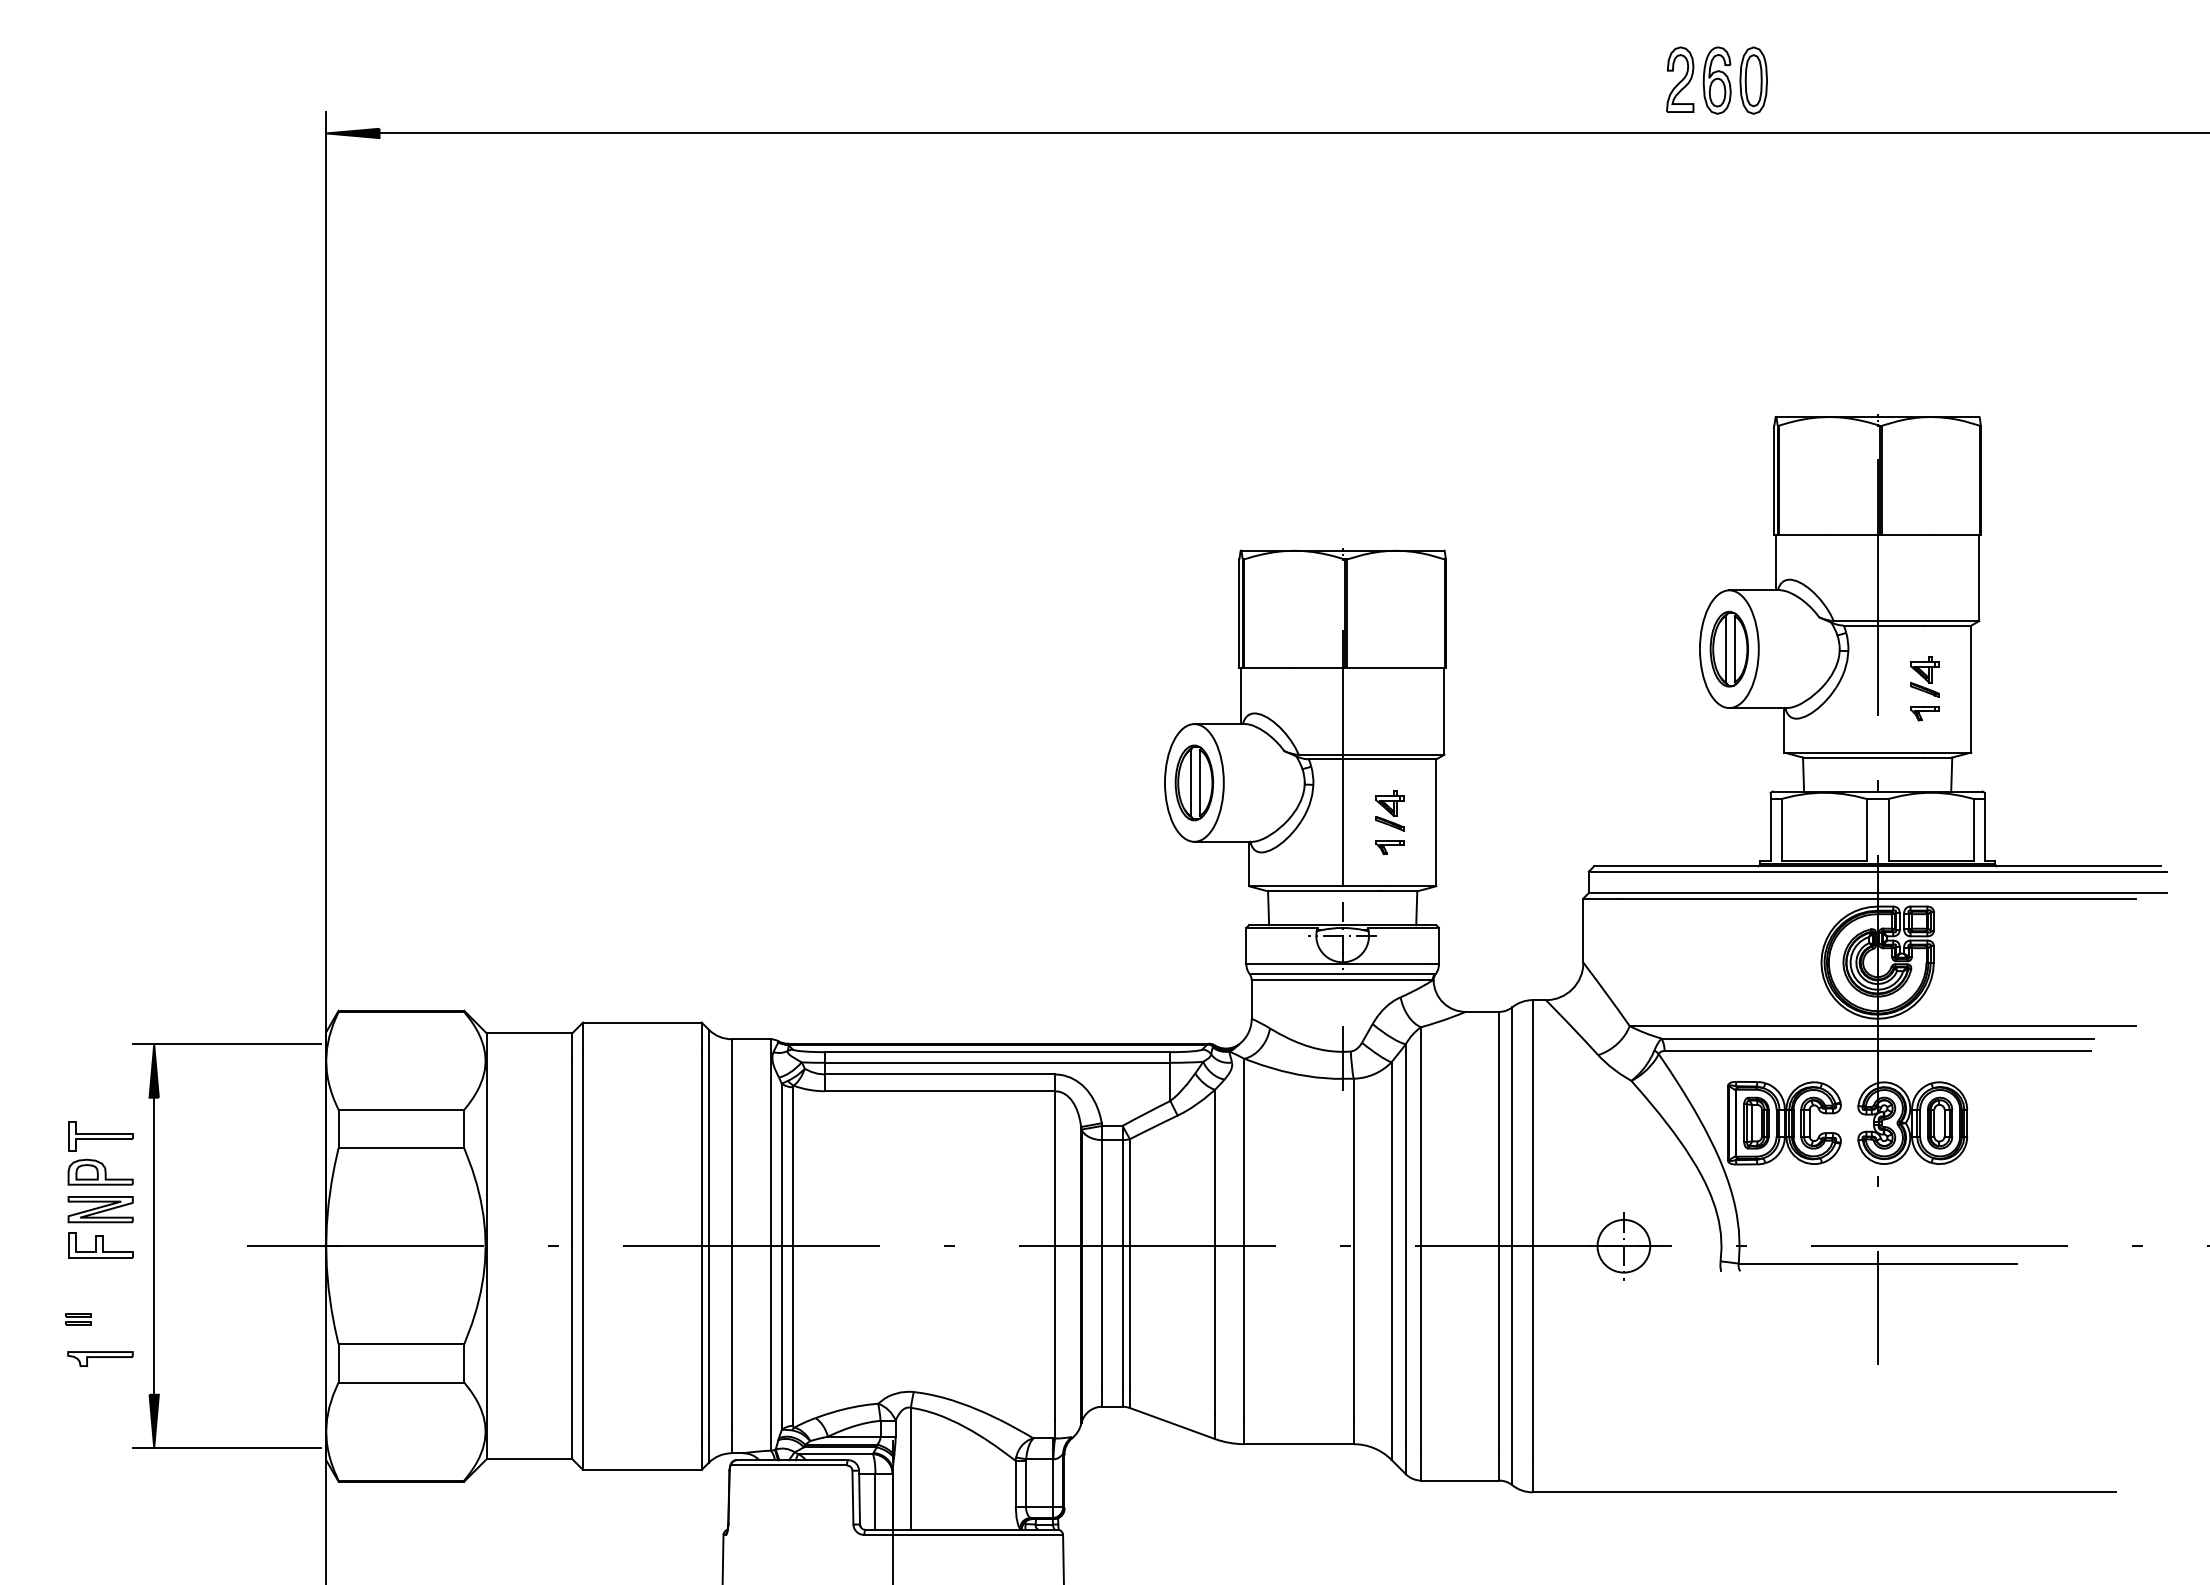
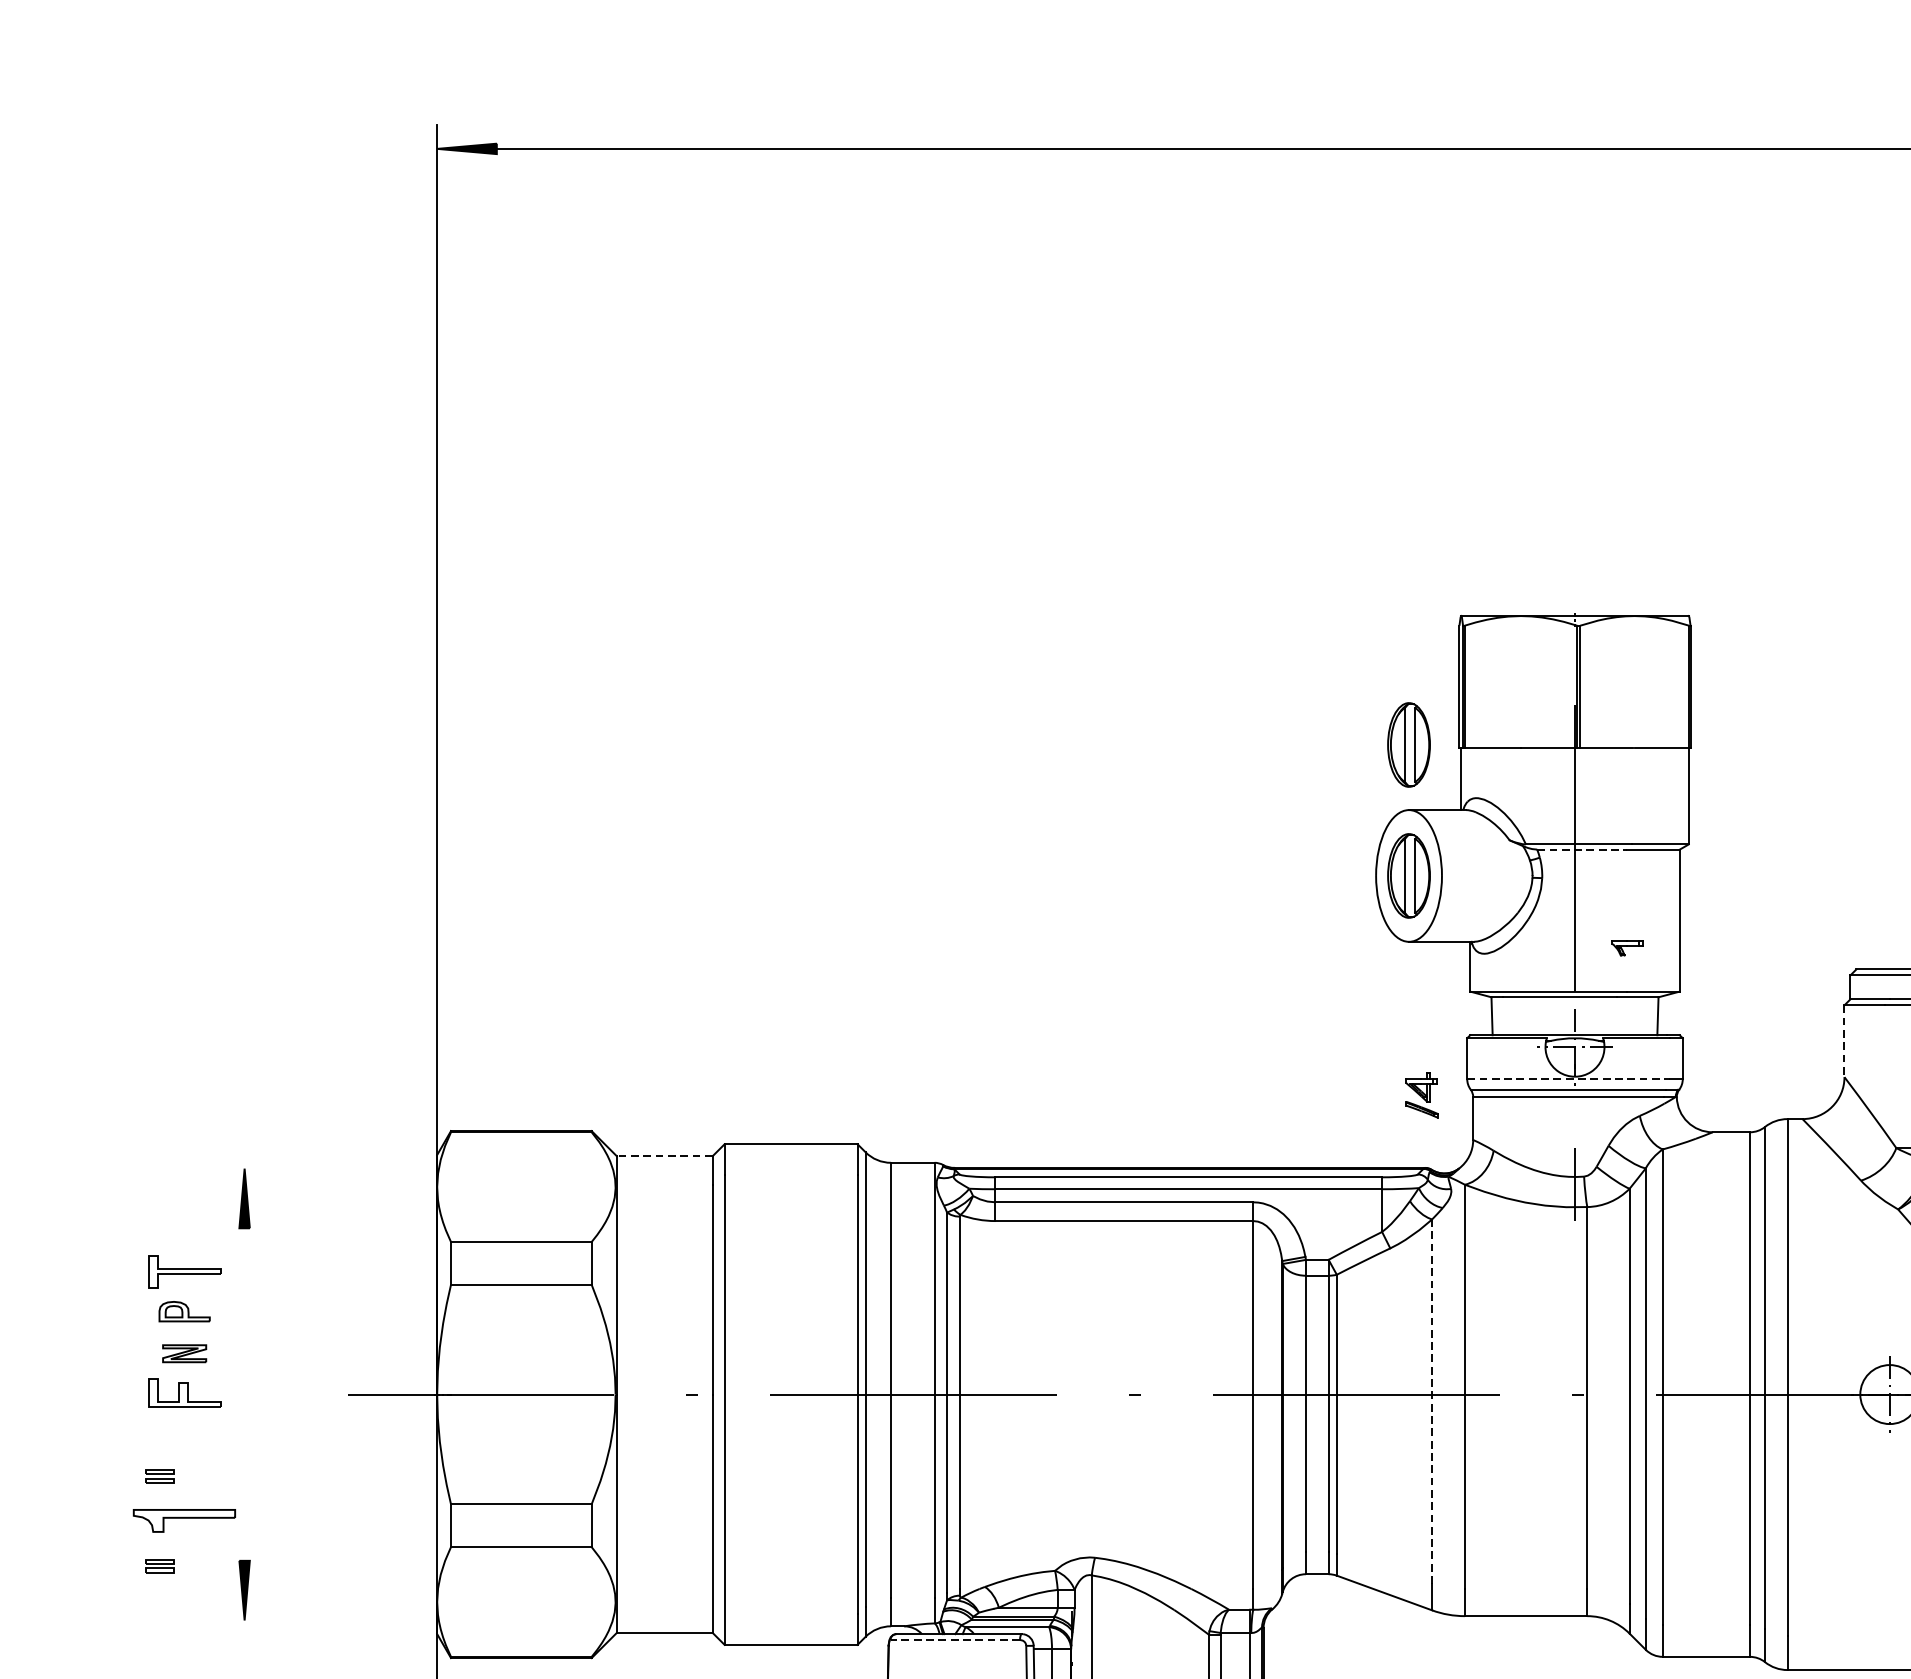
part: (1193, 665) -> (1408, 744), added
line: (1349, 759) -> (1582, 849), solid -> dashed
part: (1389, 810) -> (1421, 1094), moved
line: (1583, 931) -> (1844, 1042), solid -> dashed
line: (1337, 964) -> (1569, 1079), solid -> dashed
line: (529, 1033) -> (664, 1156), solid -> dashed
line: (226, 1044) -> (325, 1168), removed
part: (100, 1171) -> (184, 1310), size x0.7
part: (100, 1209) -> (184, 1353), size x0.6
line: (154, 1245) -> (244, 1393), removed
line: (1215, 1252) -> (1432, 1401), solid -> dashed
part: (100, 1358) -> (184, 1520), size x1.4
part: (78, 1399) -> (159, 1566), added
line: (226, 1448) -> (325, 1620), removed
line: (789, 1465) -> (955, 1640), solid -> dashed

